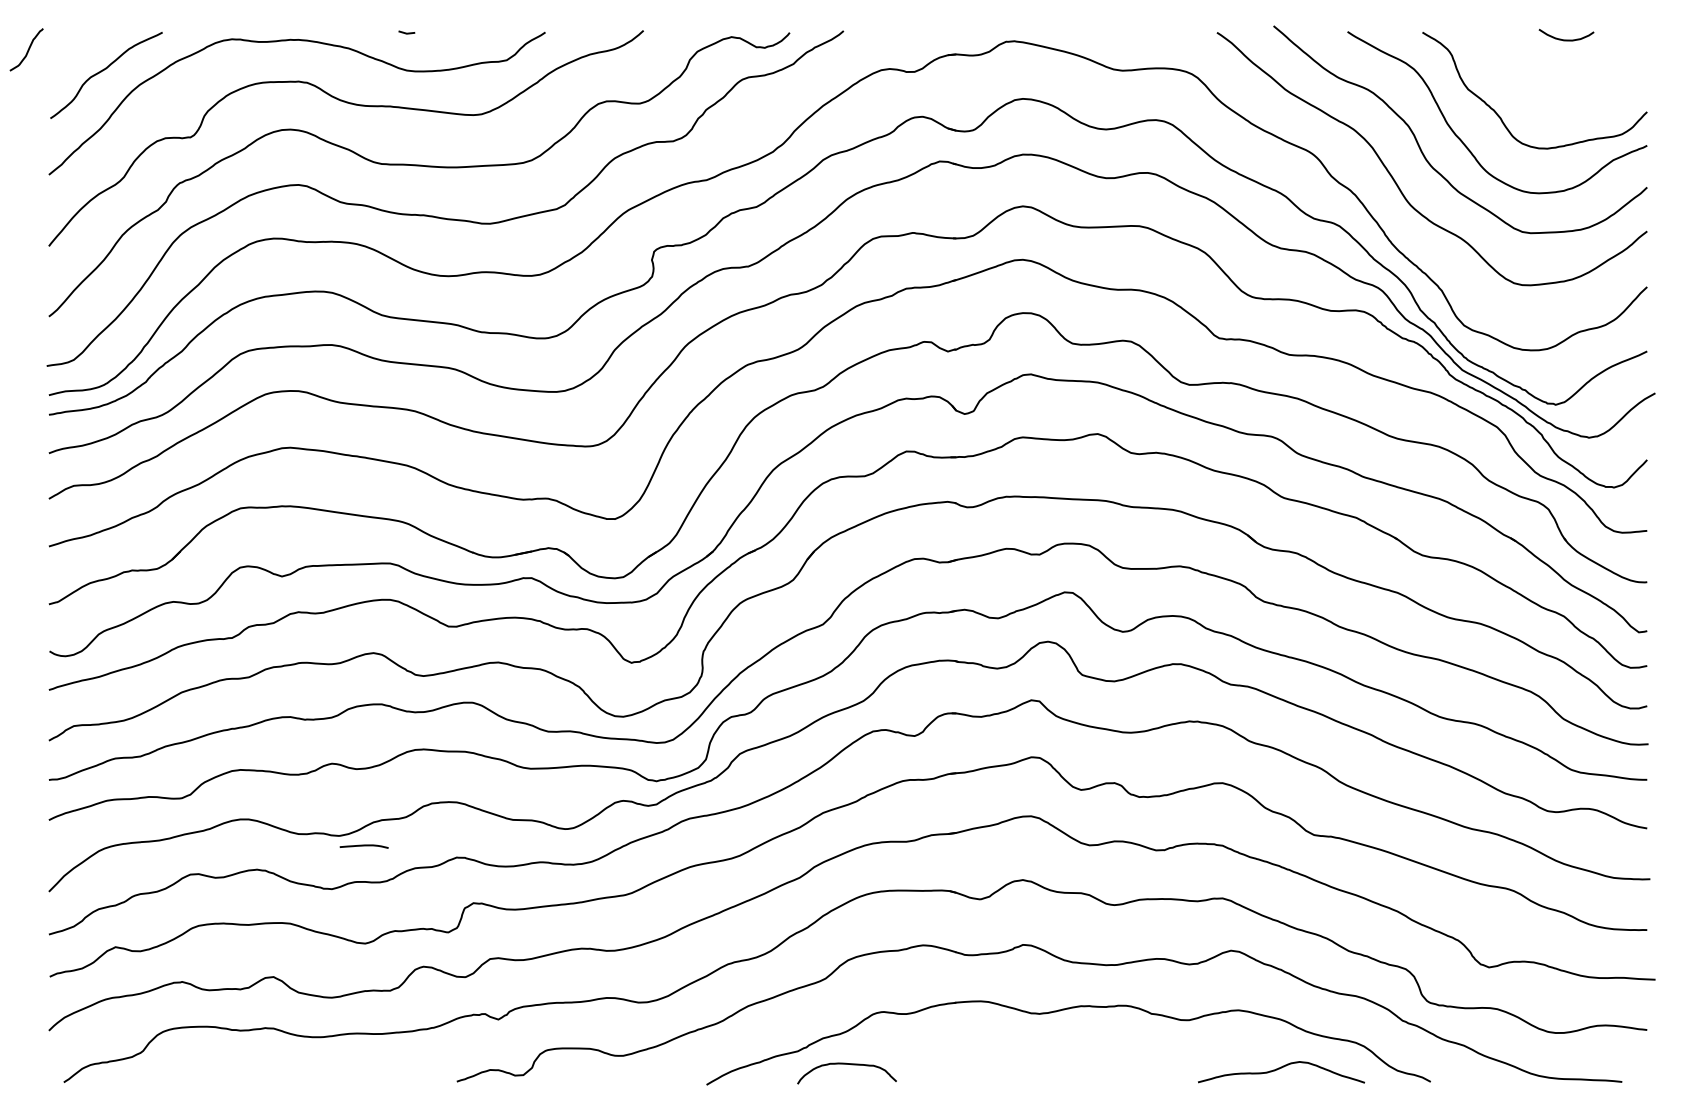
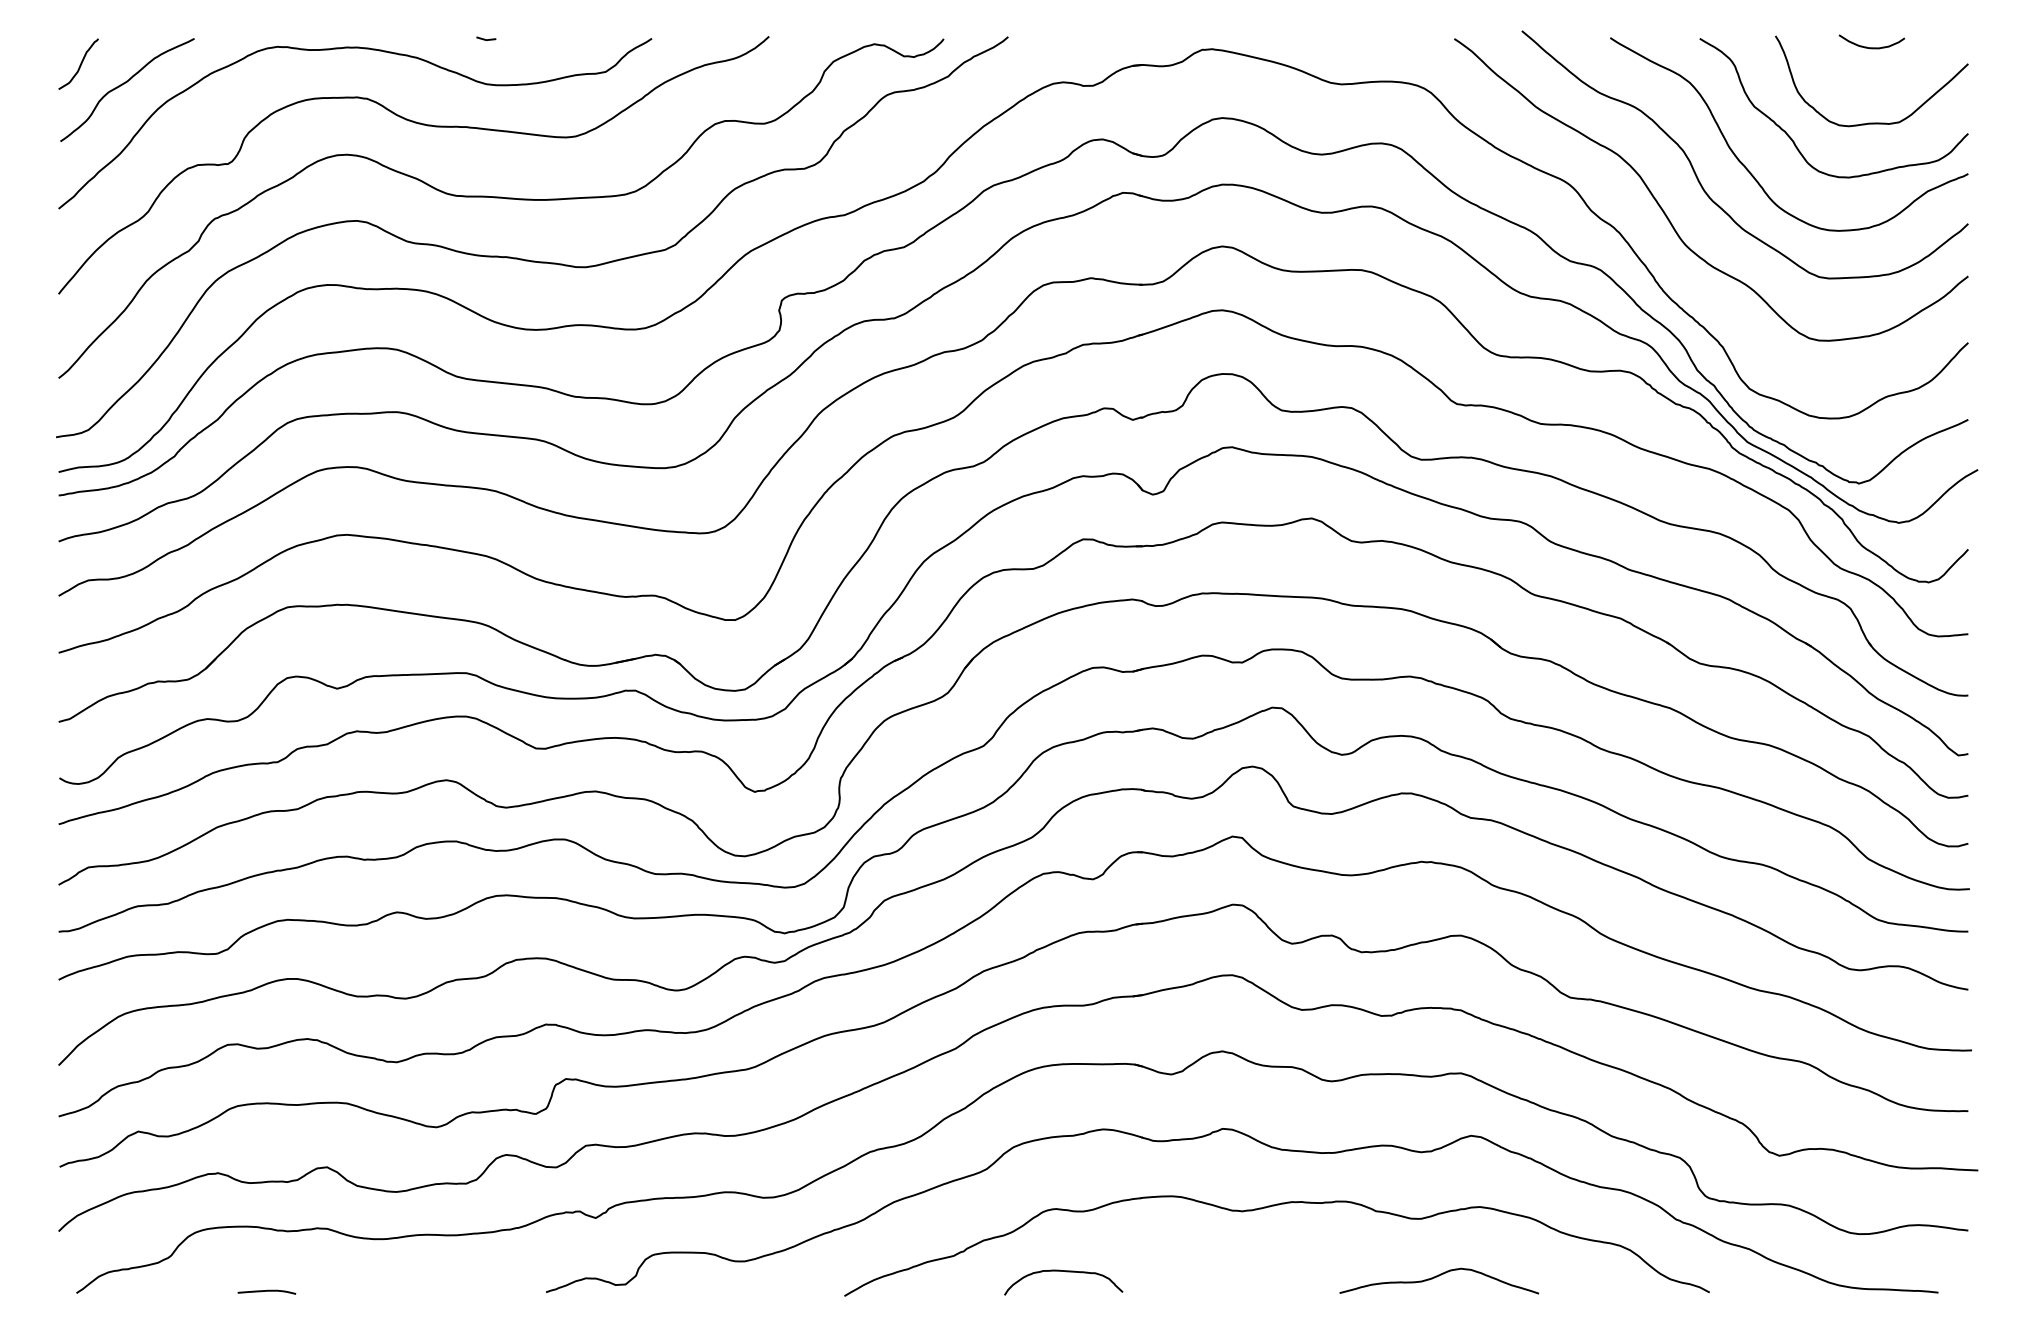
curve: (27, 49) -> (79, 63), moved
curve: (1566, 102) -> (1871, 122), added
curve: (363, 846) -> (266, 1292), moved
curve: (846, 1064) -> (1062, 1271), moved
curve: (1279, 1069) -> (1436, 1277), moved

